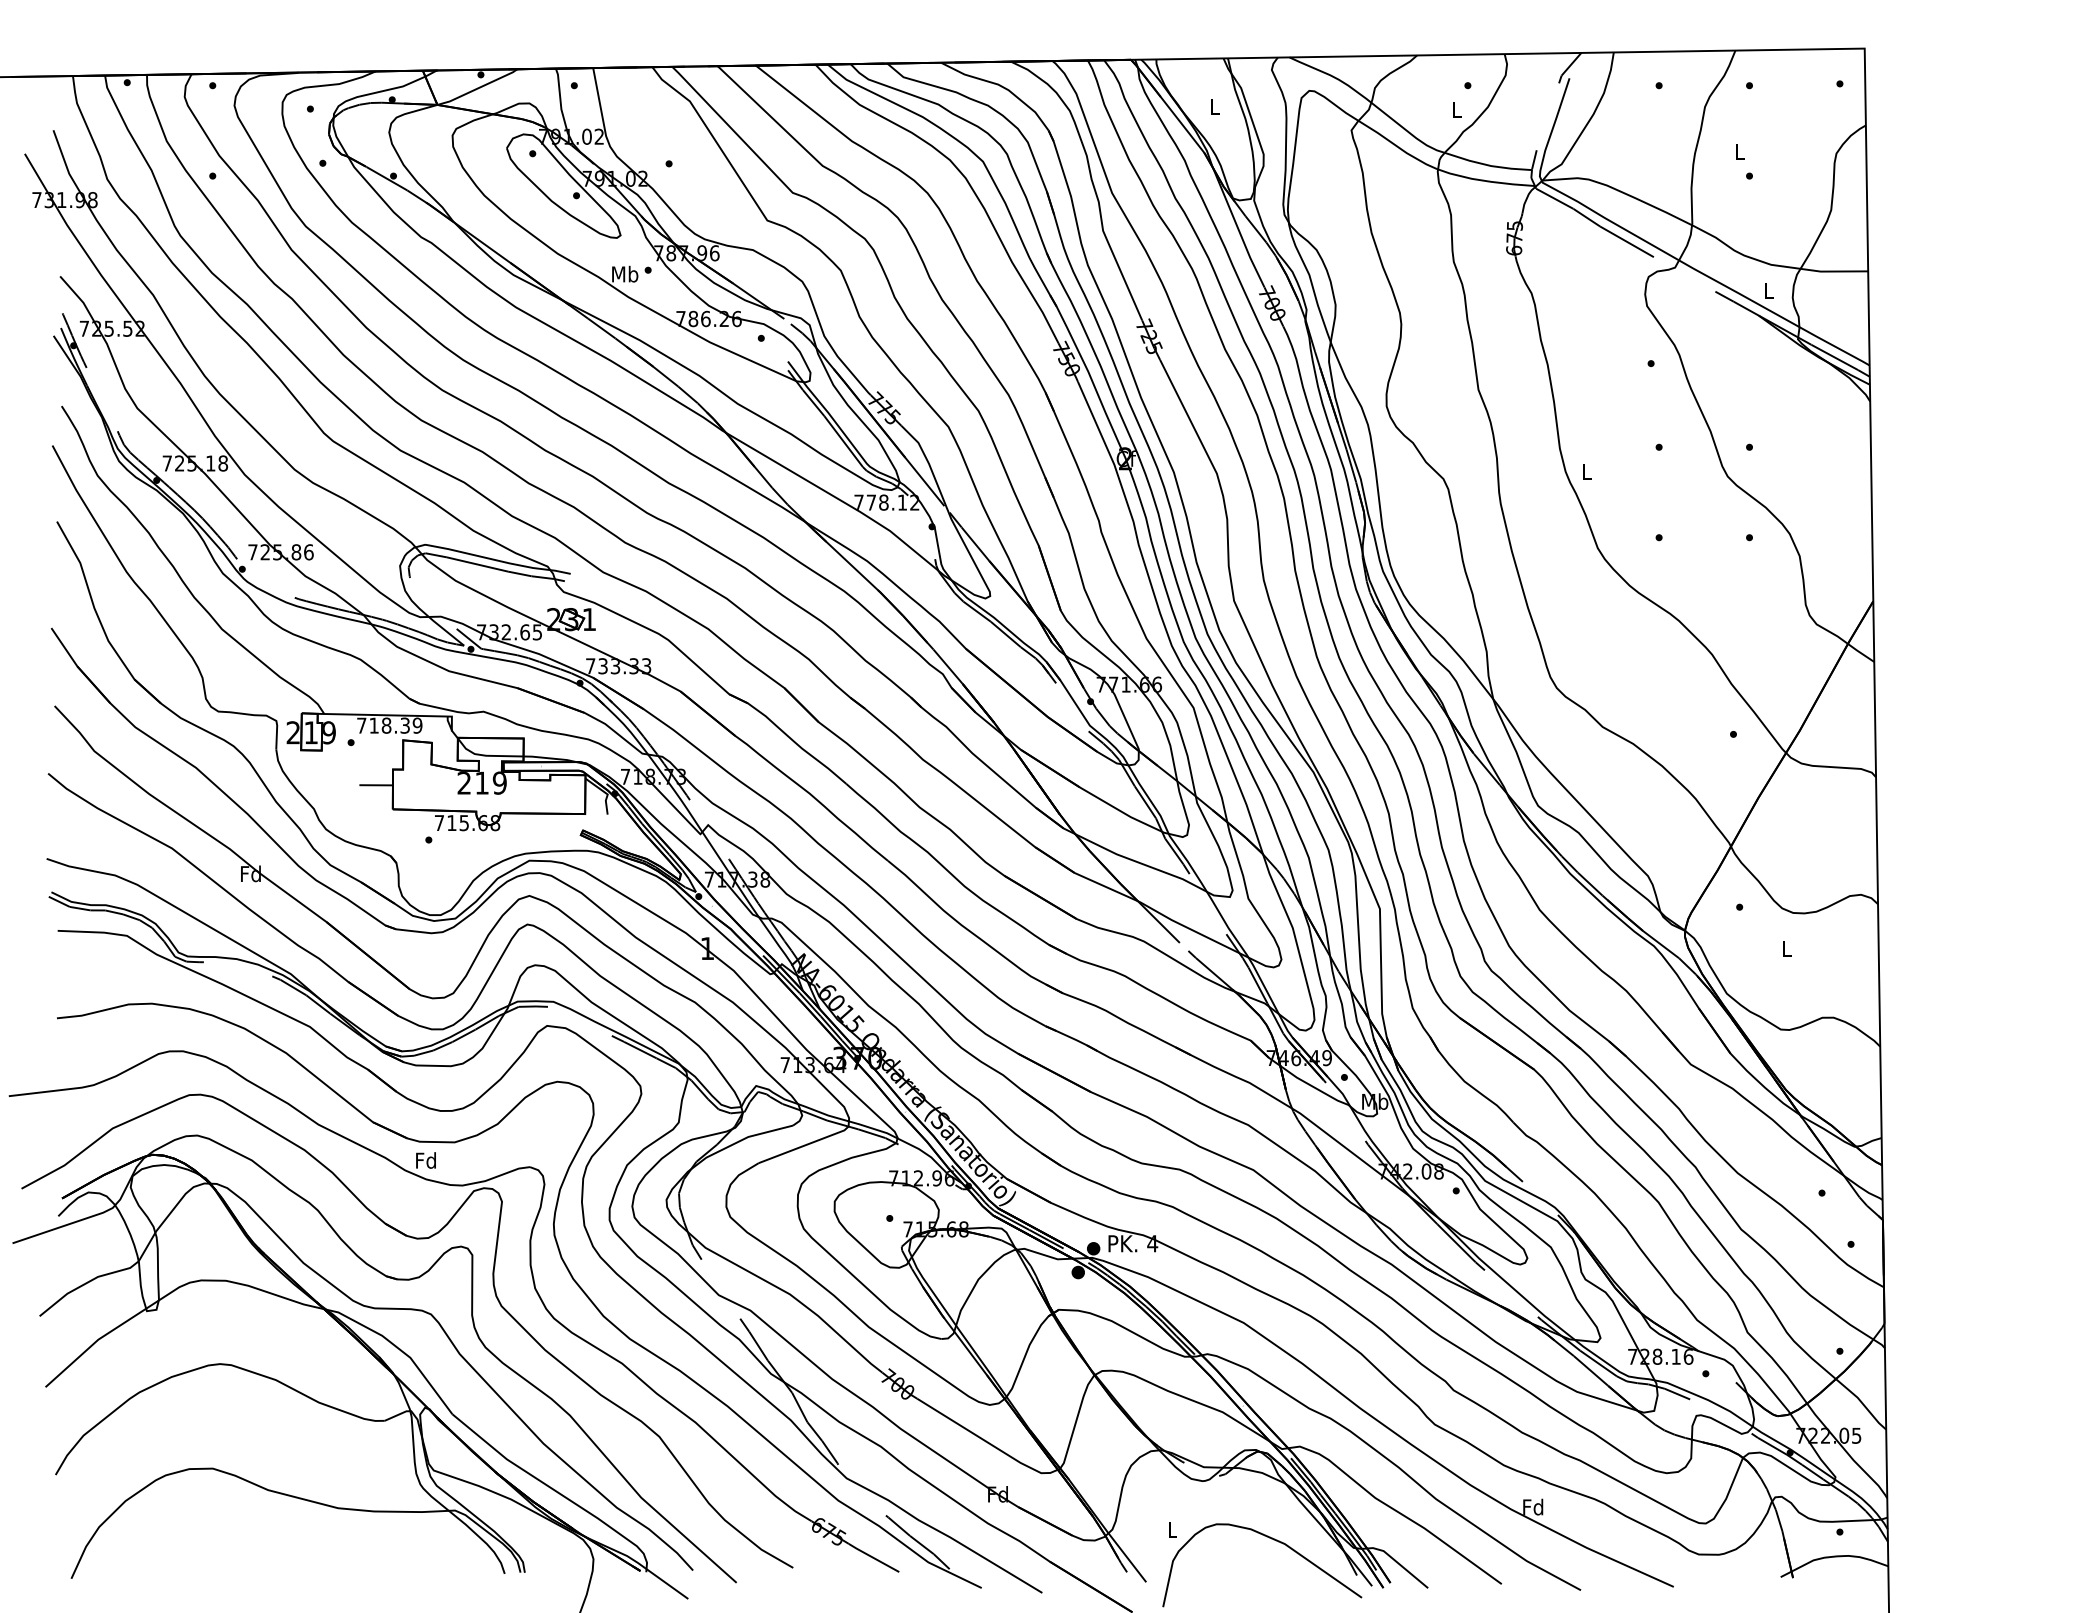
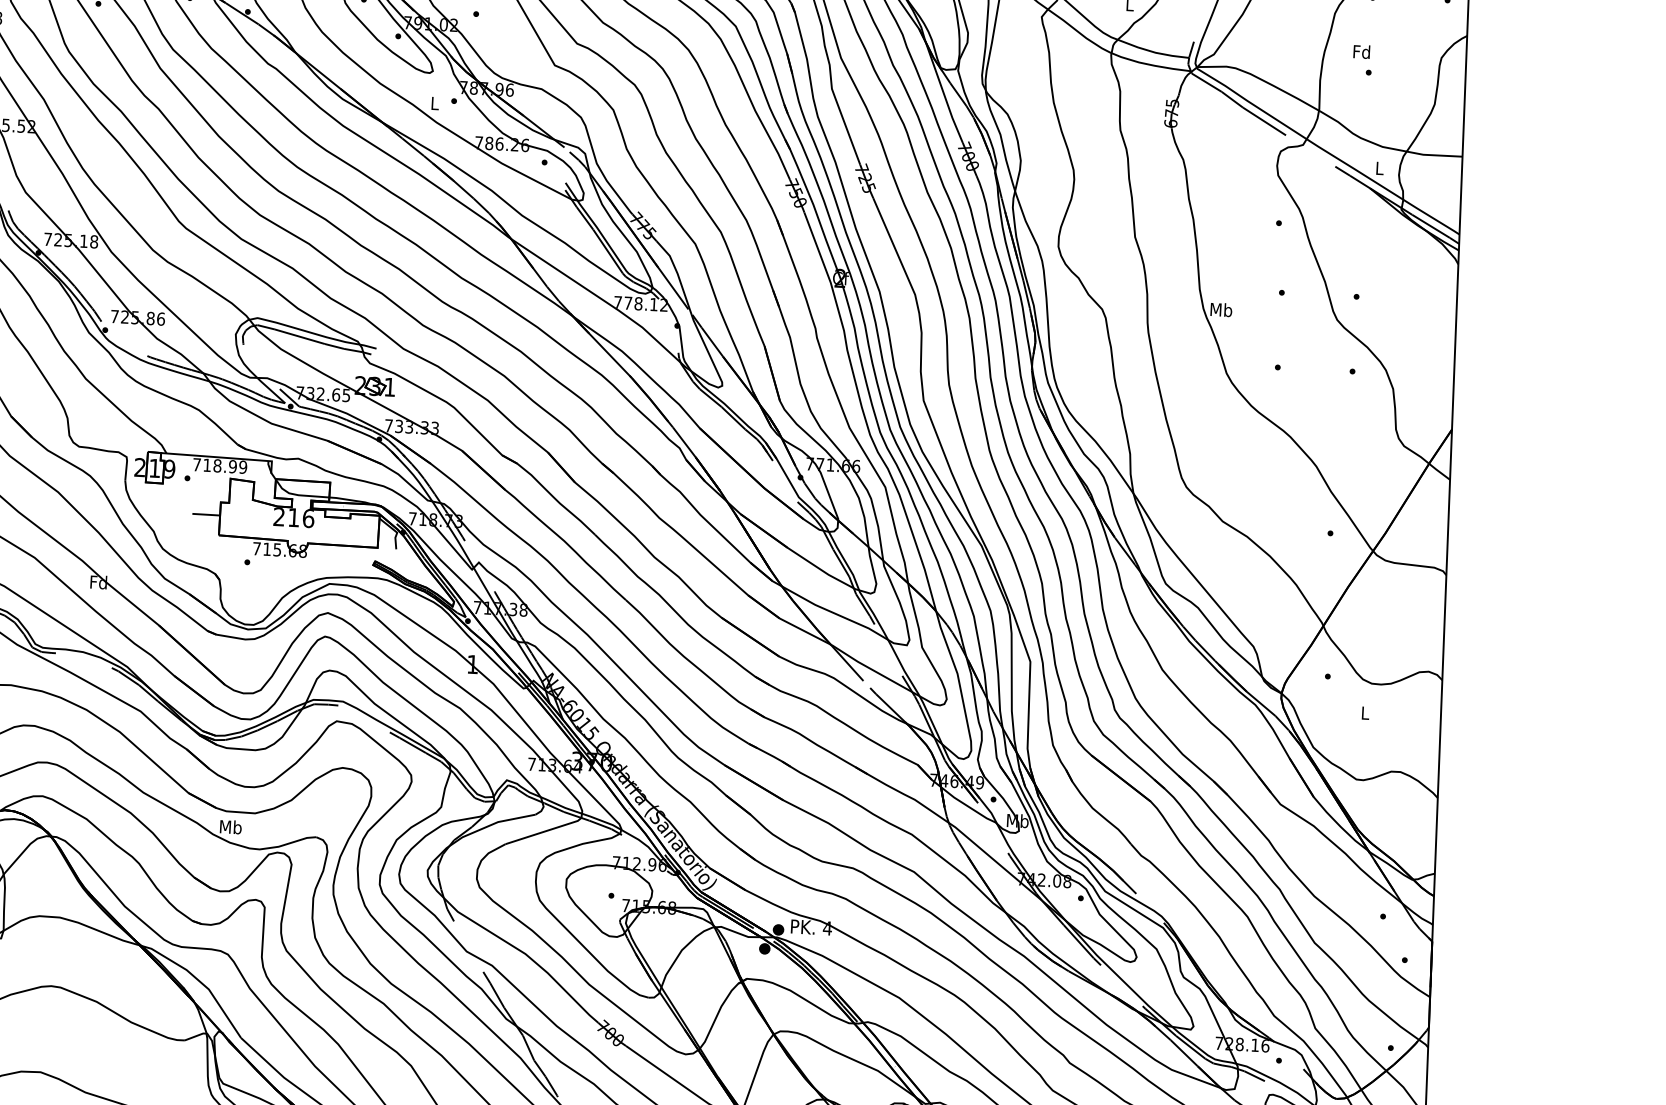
text: (1739, 151) -> (1361, 51), L -> Fd
text: (625, 273) -> (435, 102), Mb -> L
text: (1587, 471) -> (1221, 309), L -> Mb
text: (405, 725) -> (233, 466), 718.39 -> 718.99
text: (499, 782) -> (308, 517), 219 -> 216
text: (426, 1160) -> (231, 827), Fd -> Mb

